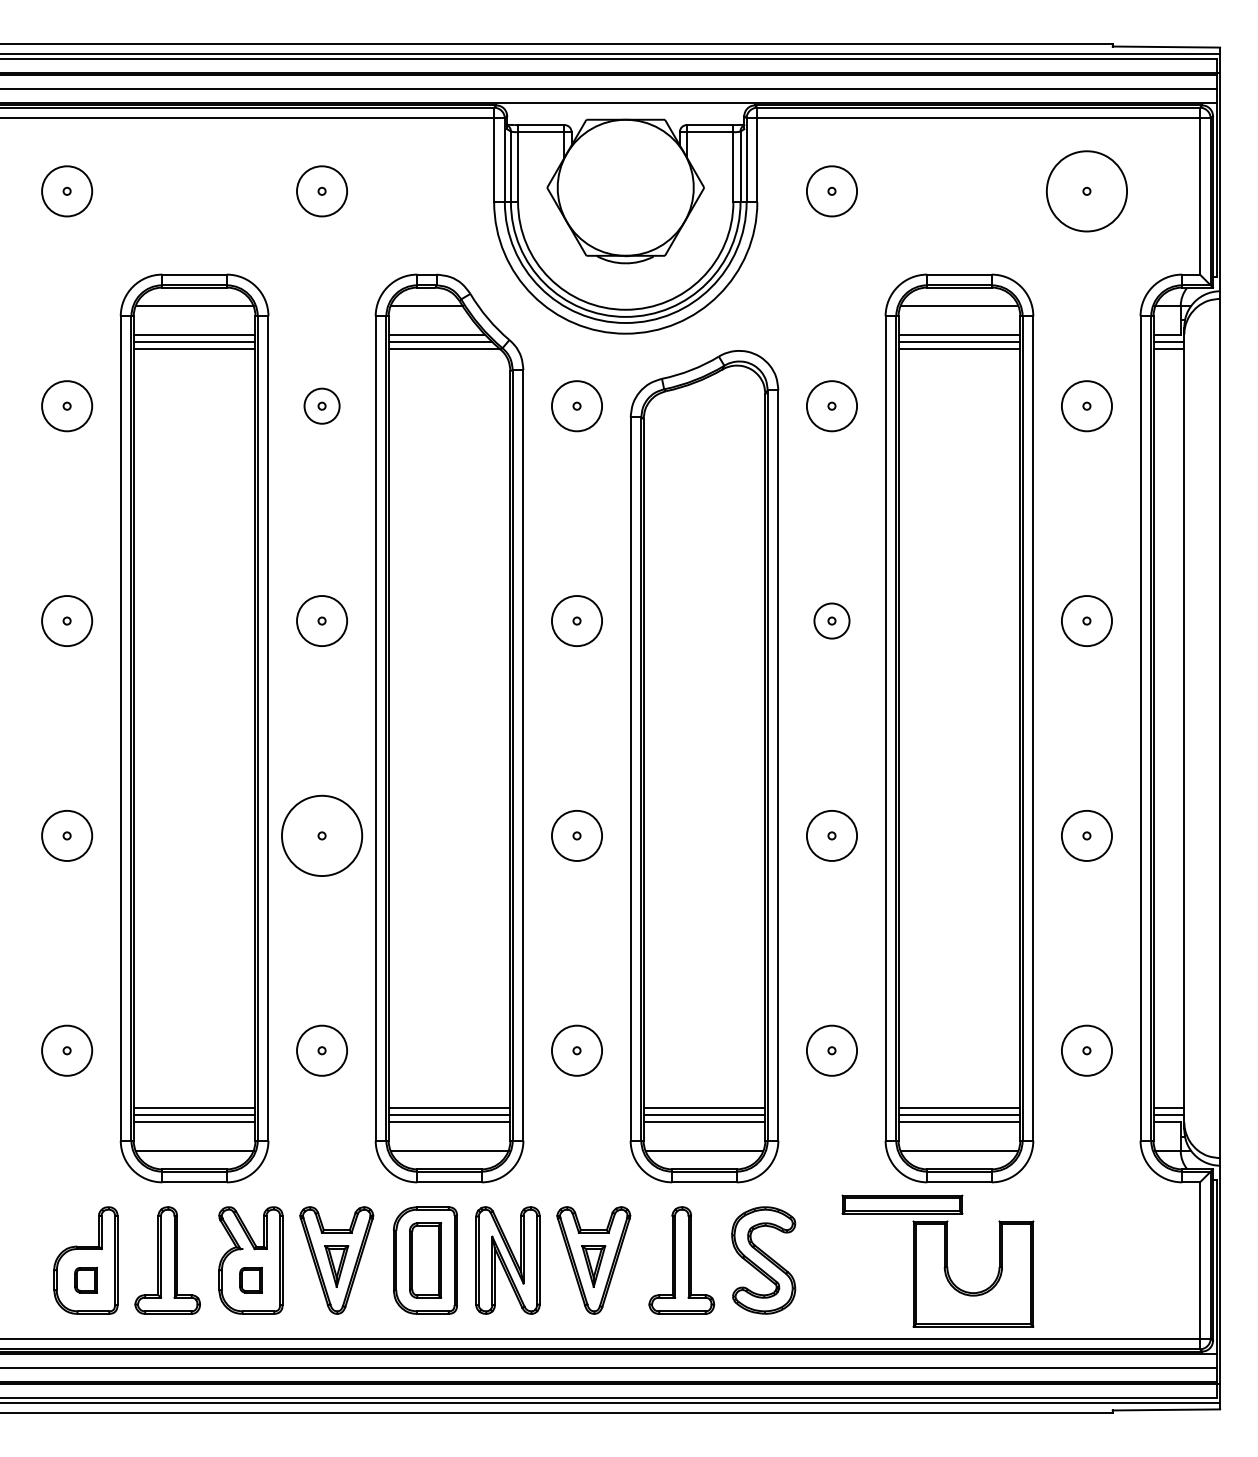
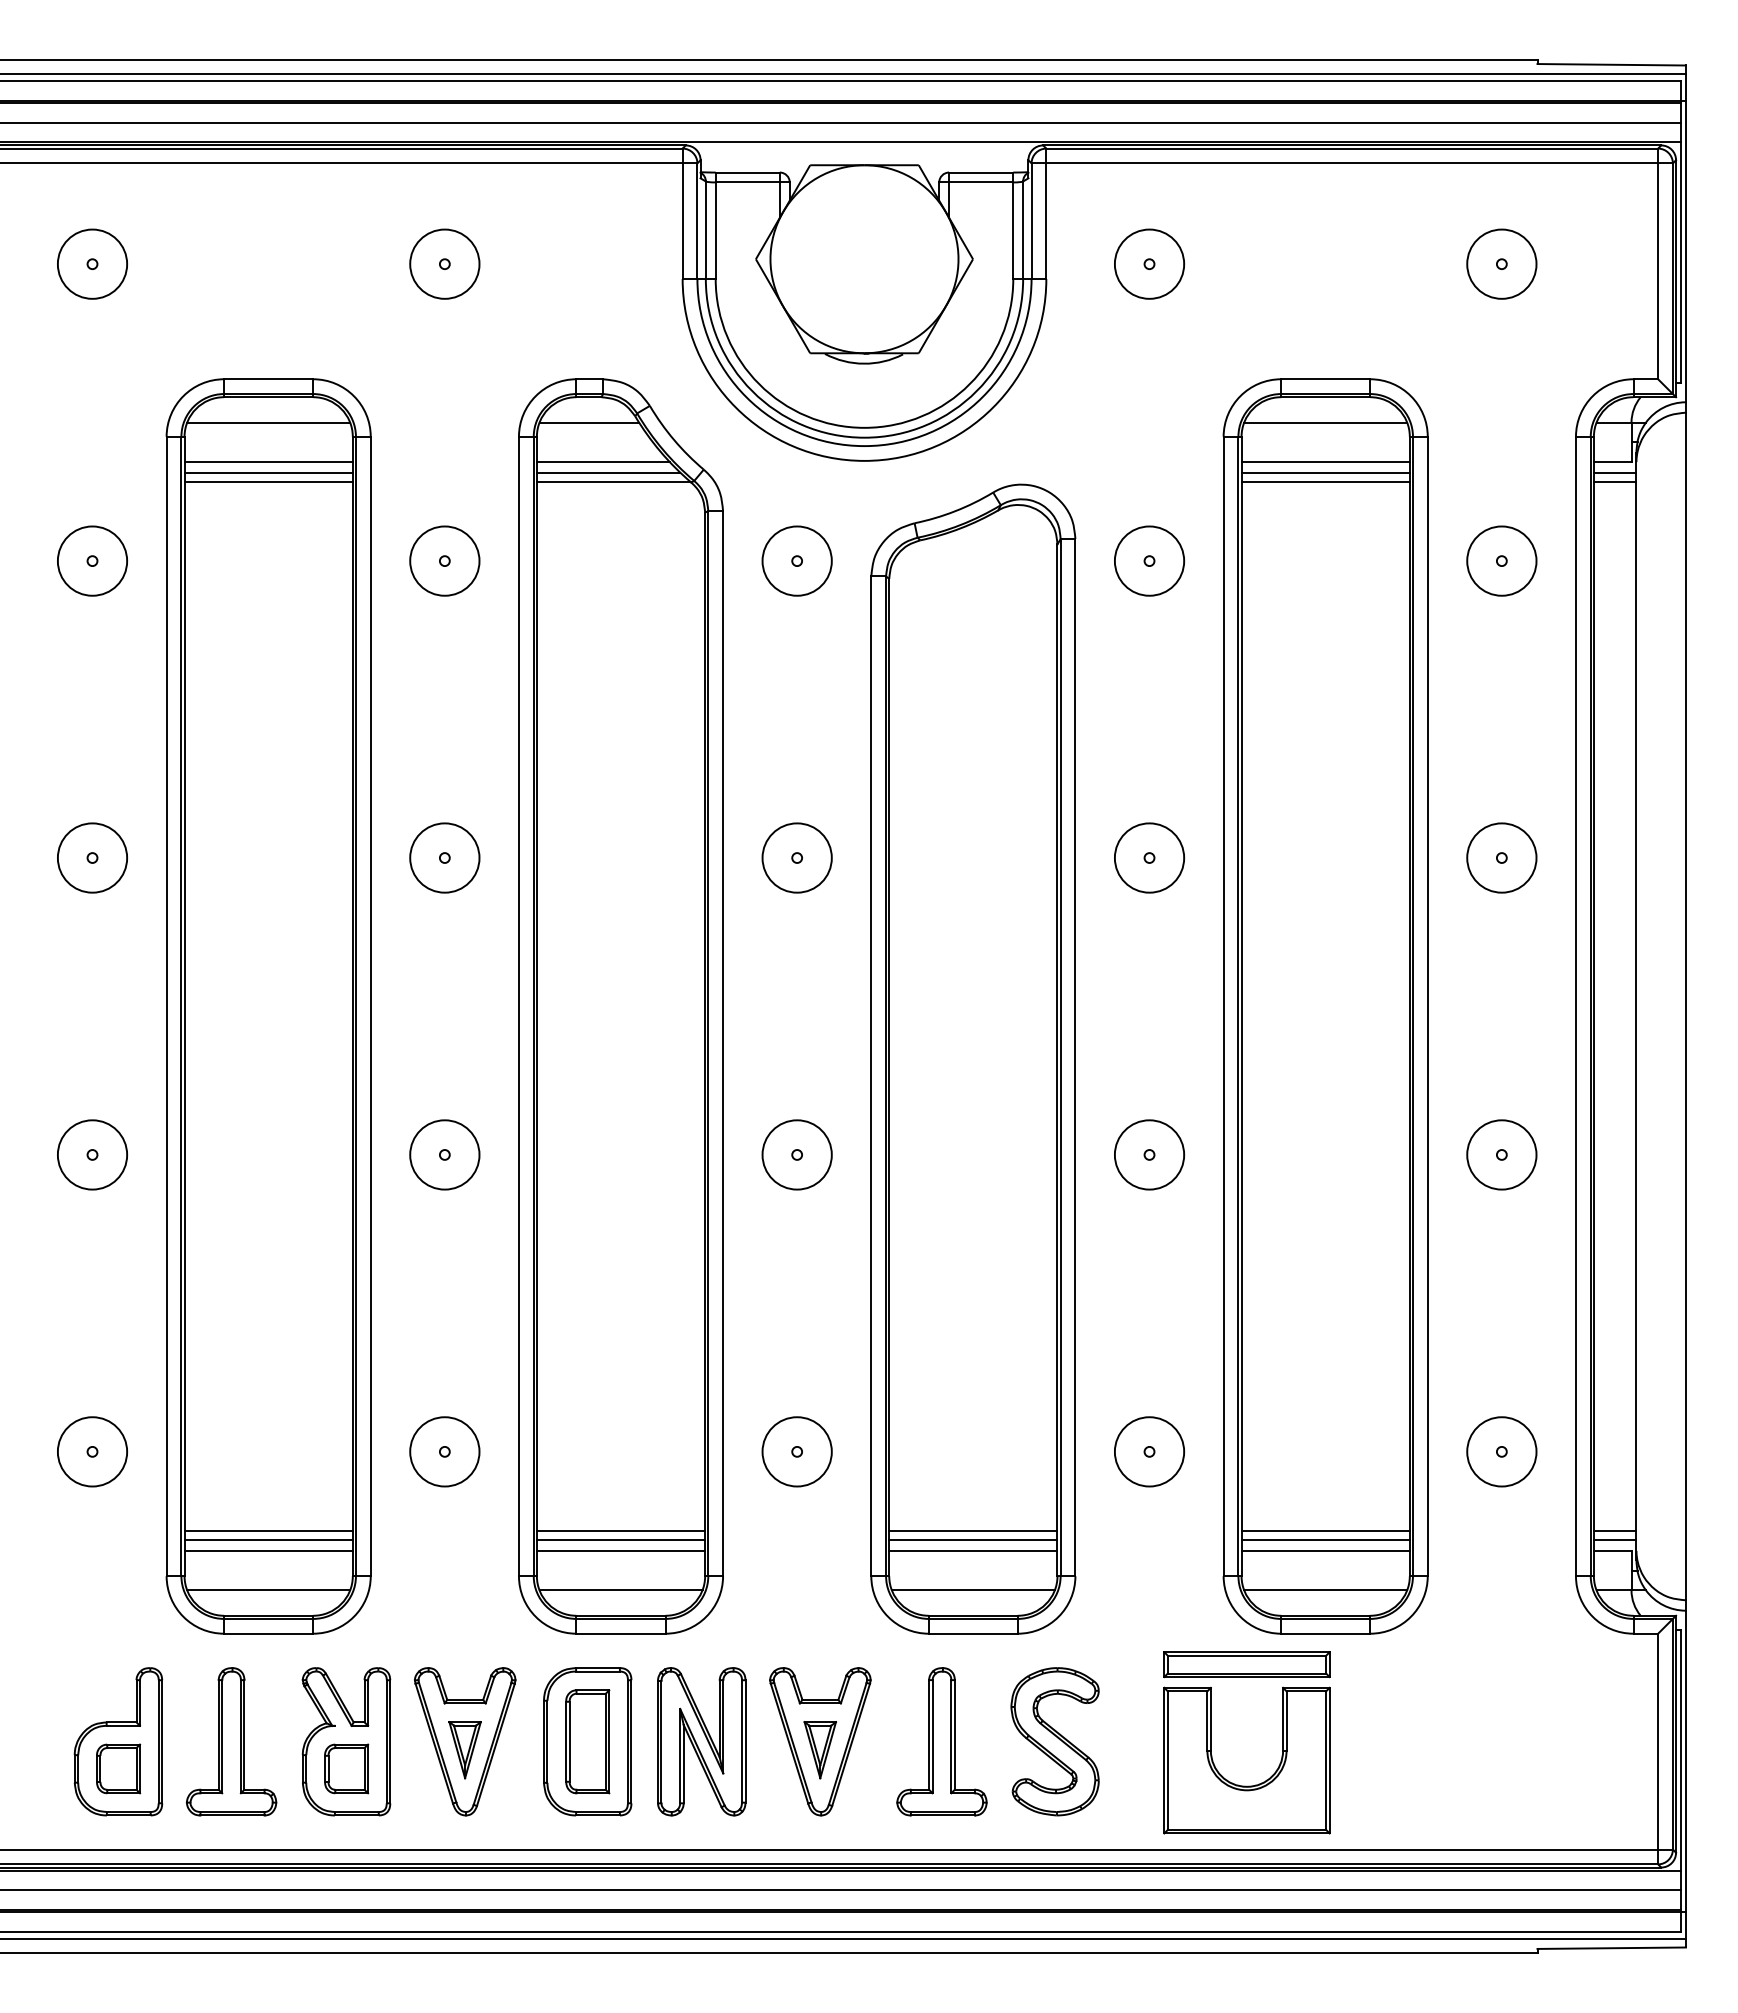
circle: (1086, 190) -> (1501, 263), size x0.62
circle: (321, 405) -> (444, 560), size x1.43
circle: (831, 620) -> (1149, 857), size x1.43
circle: (321, 835) -> (444, 1154), size x0.62
part: (85, 1279) -> (118, 1768), size x1.43
part: (250, 1279) -> (346, 1768), size x1.43
part: (973, 1292) -> (1246, 1785), moved

